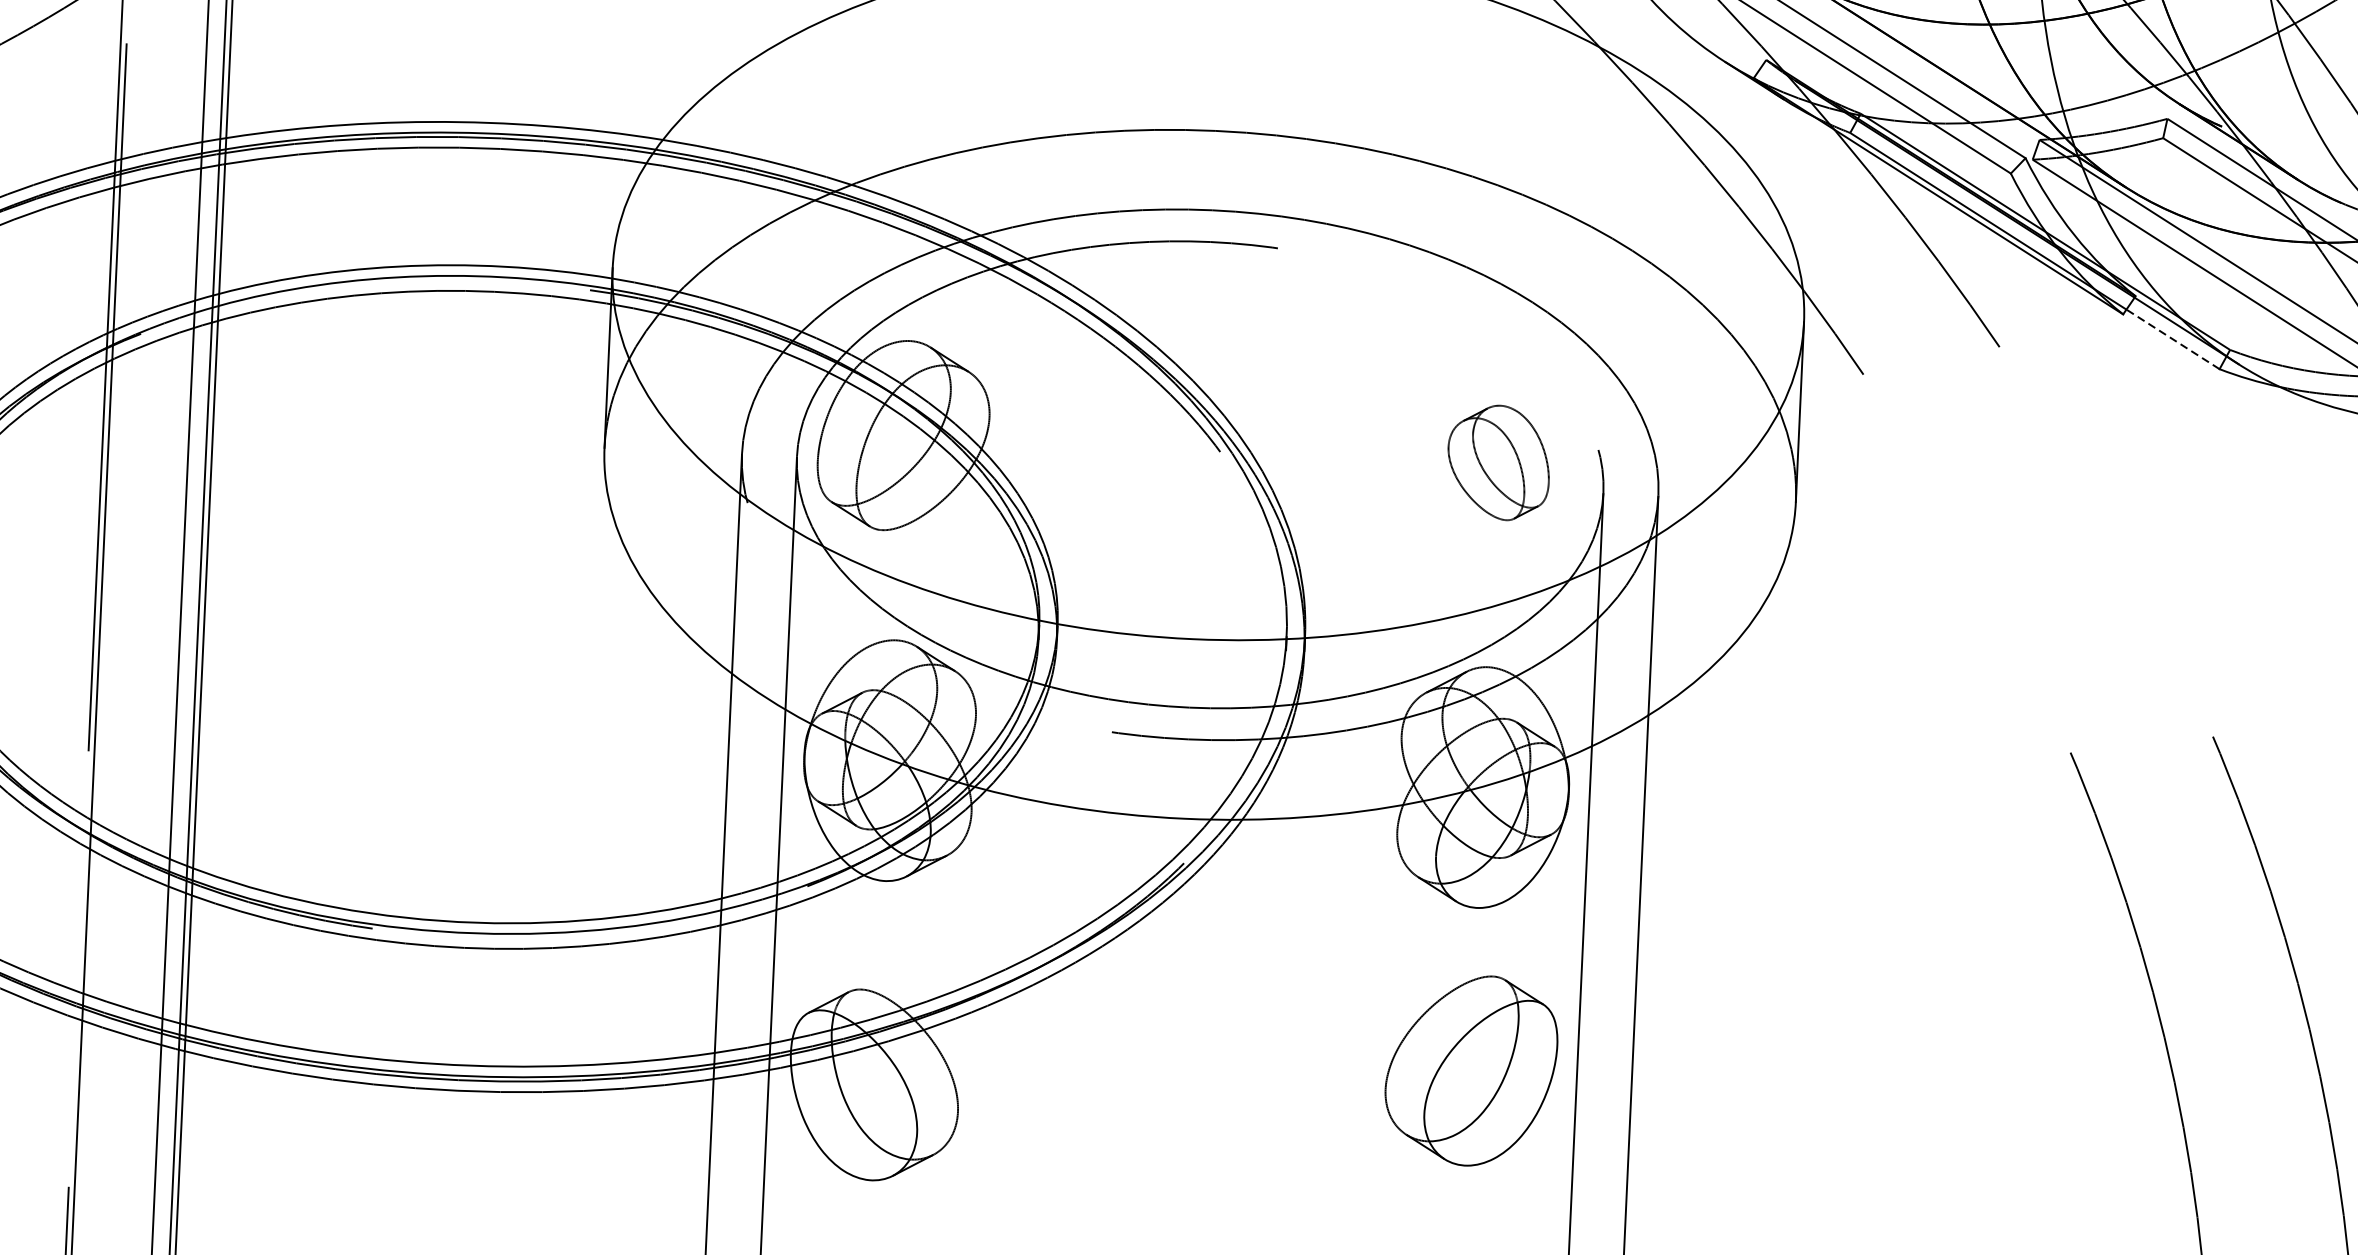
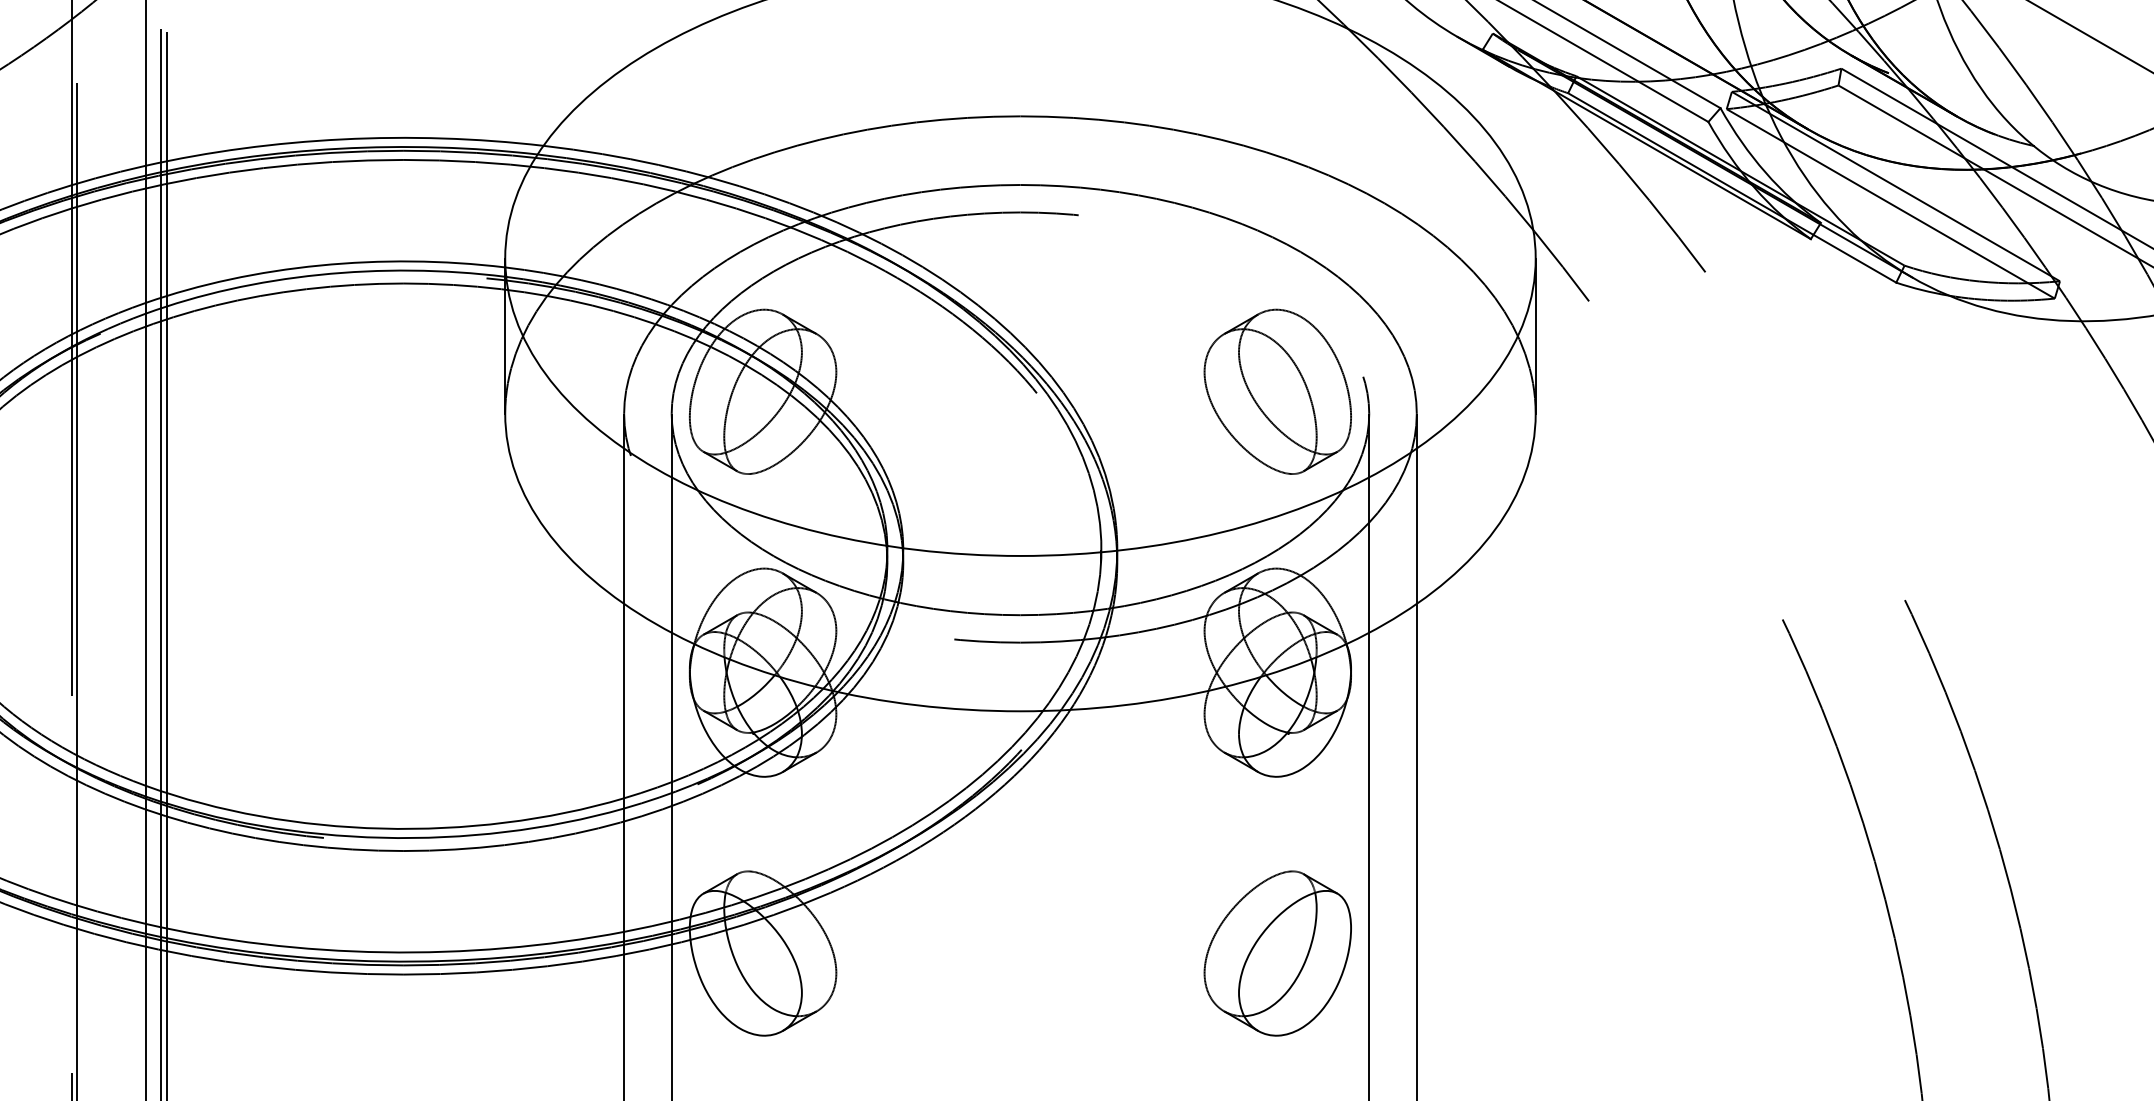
line: (2172, 339) -> (1854, 258), dashed -> solid
part: (1498, 462) -> (1277, 391), size x1.67
part: (1470, 1070) -> (1277, 953), moved

